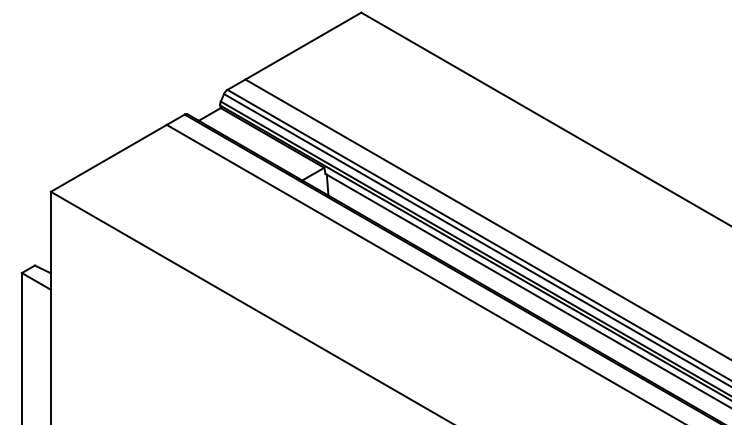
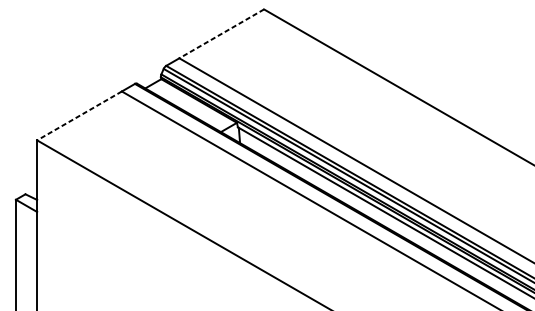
line: (303, 46) -> (221, 34), solid -> dashed
line: (108, 158) -> (79, 116), solid -> dashed

